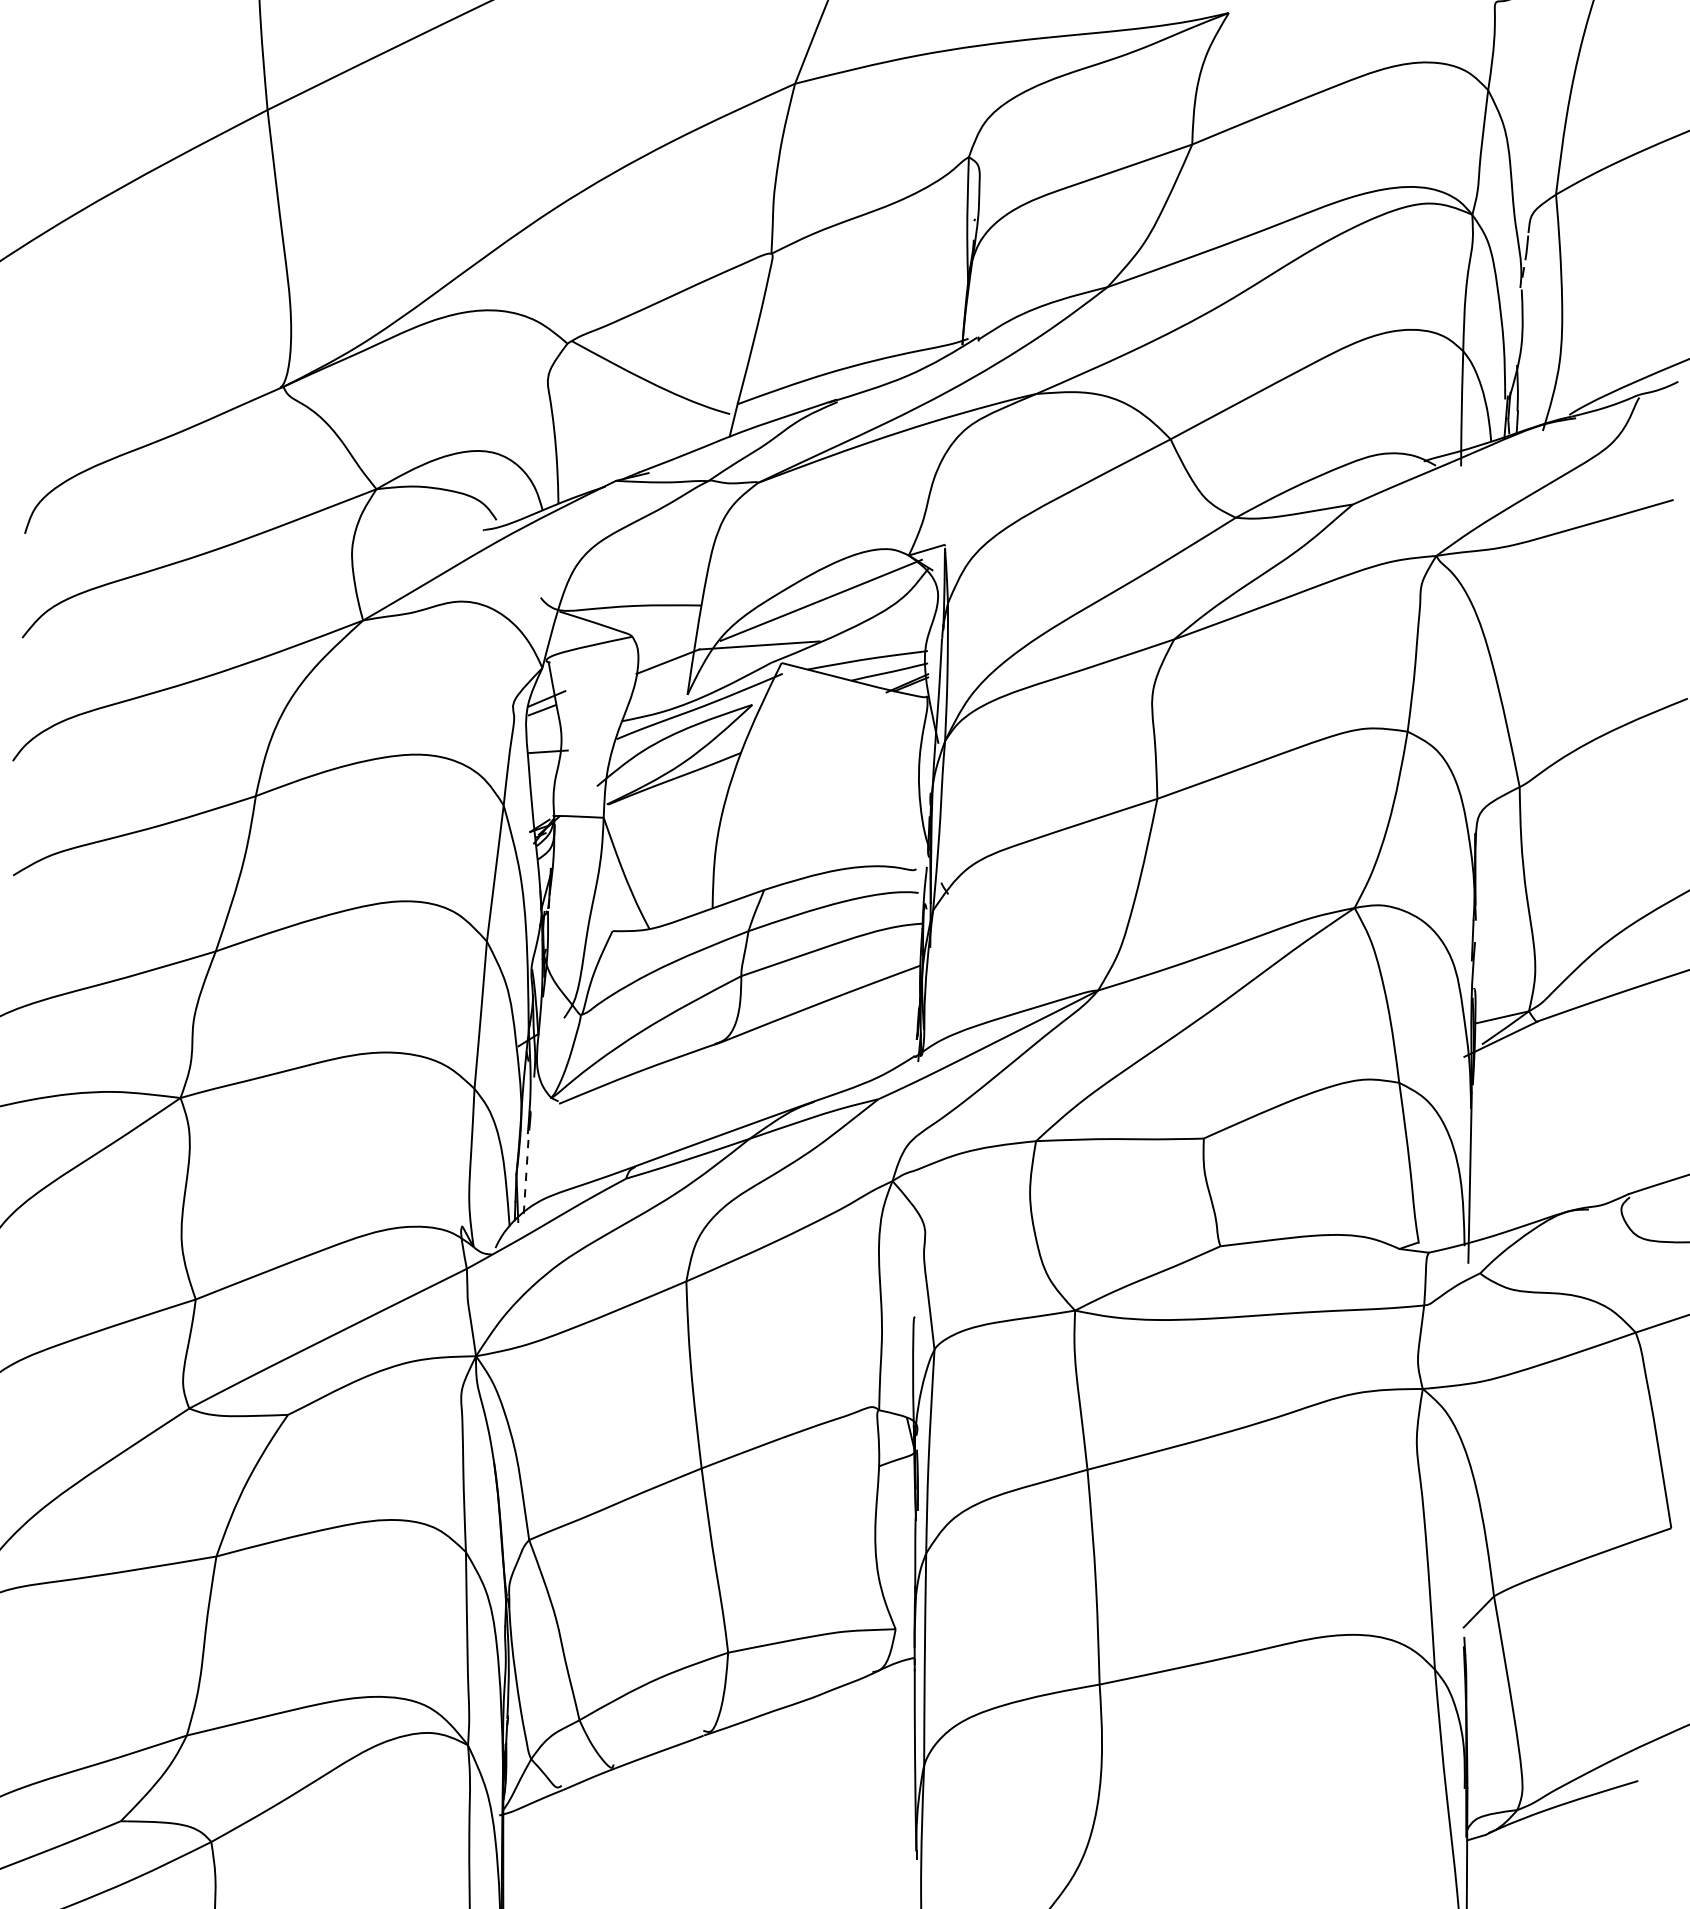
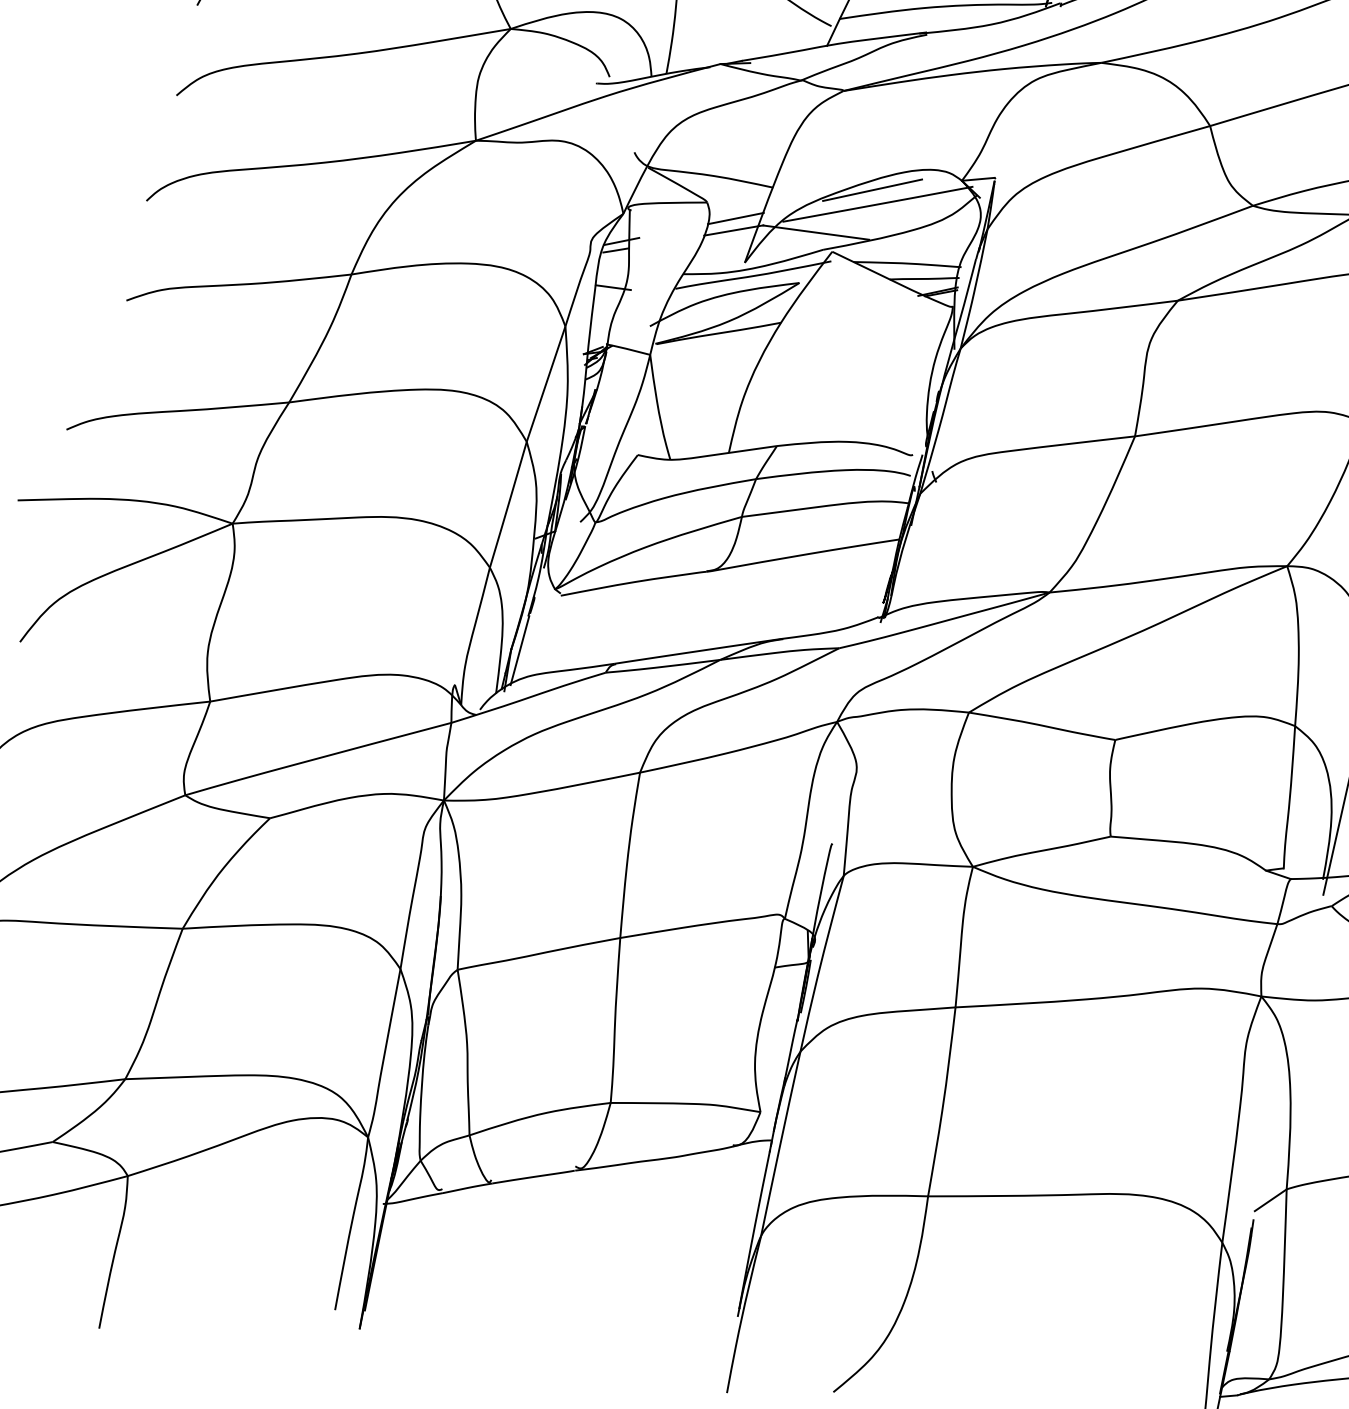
line: (812, 585) -> (872, 189), added
line: (667, 647) -> (735, 218), added
line: (526, 1173) -> (520, 650), dashed -> solid

